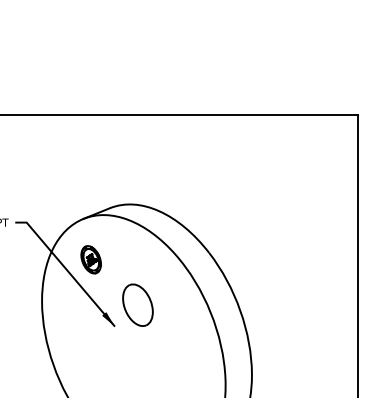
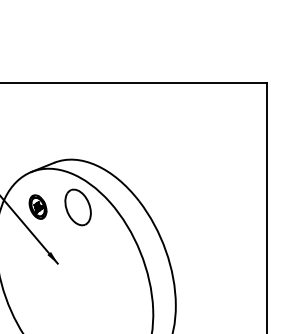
part: (137, 304) -> (77, 206), moved

